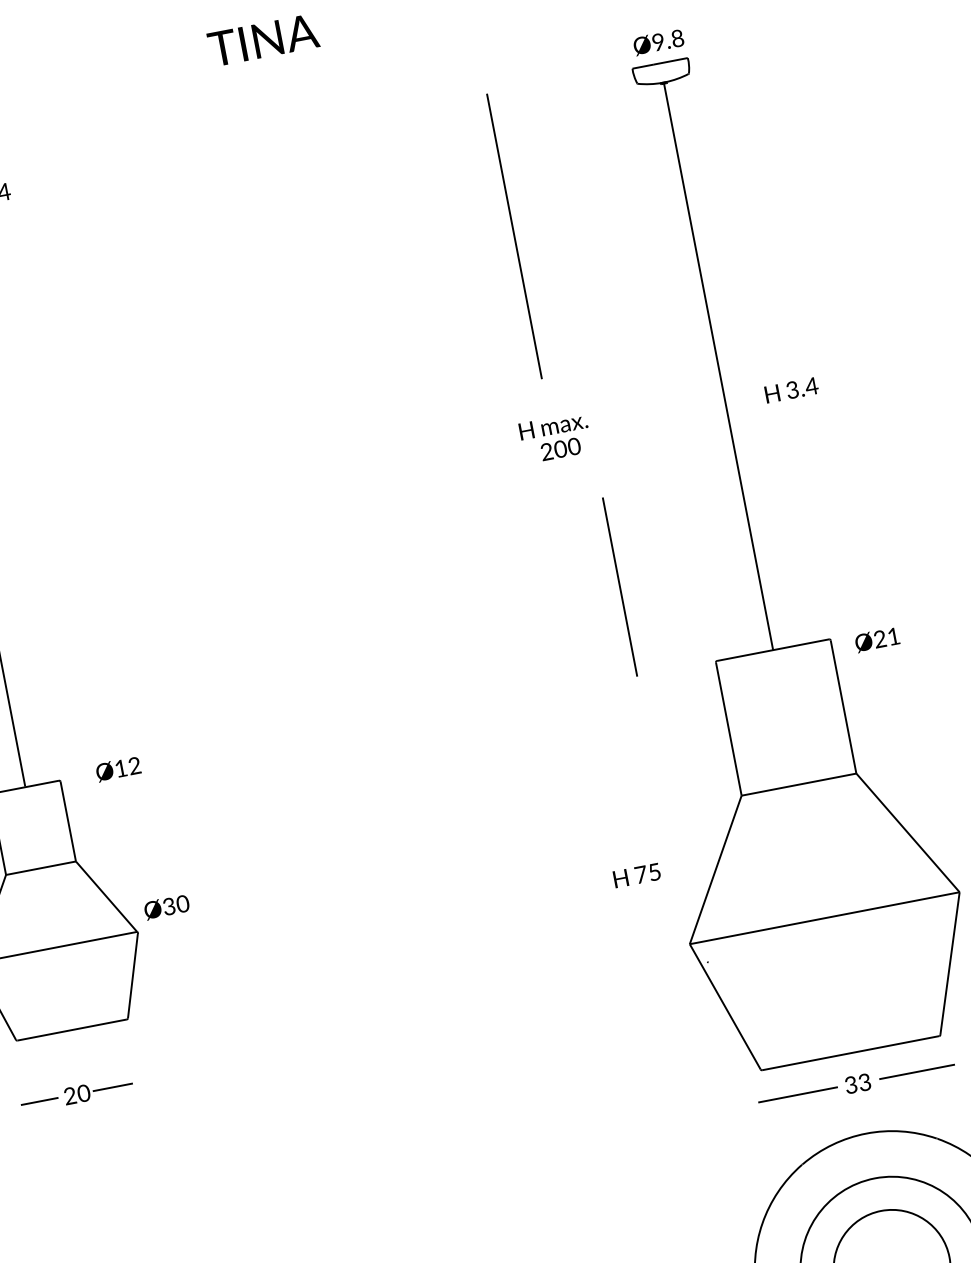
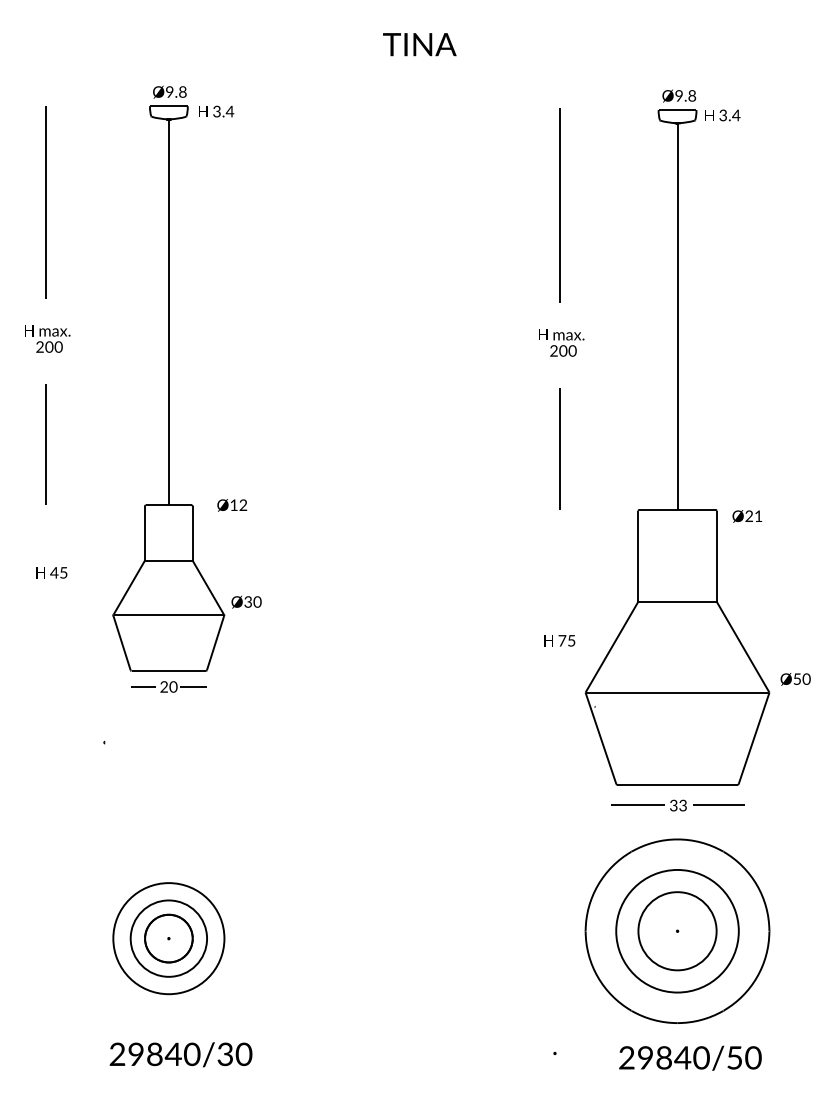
text: (791, 390) -> (722, 115), moved
line: (619, 586) -> (559, 448), moved
part: (76, 1094) -> (168, 686), moved

